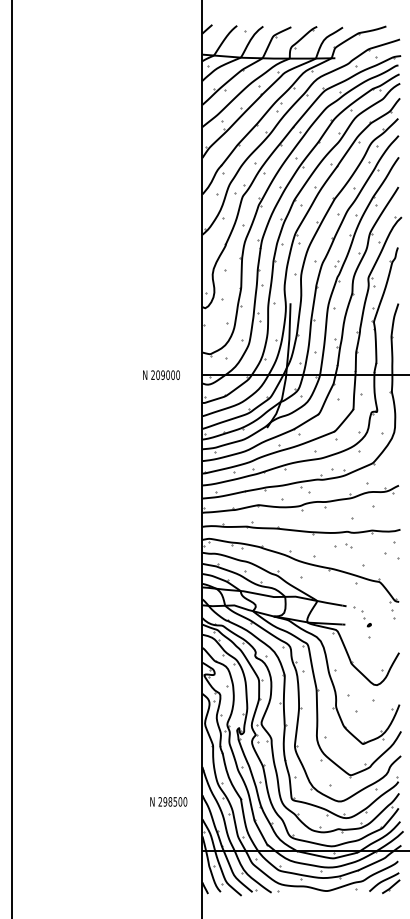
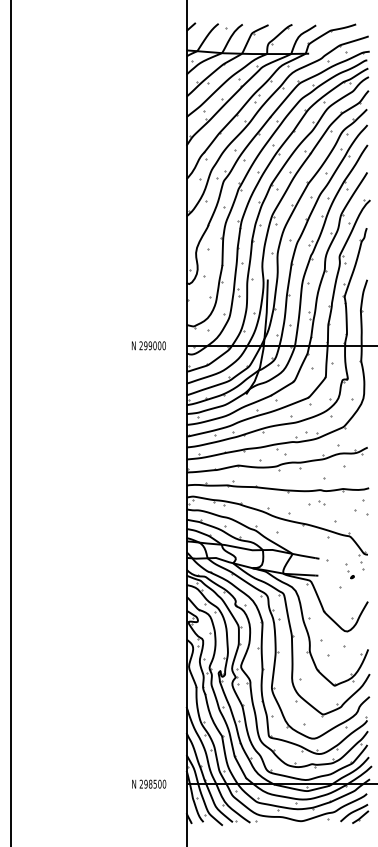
text: (157, 375) -> (145, 346), 209000 -> 299000
part: (366, 618) -> (349, 570), moved
text: (168, 801) -> (148, 783), moved

